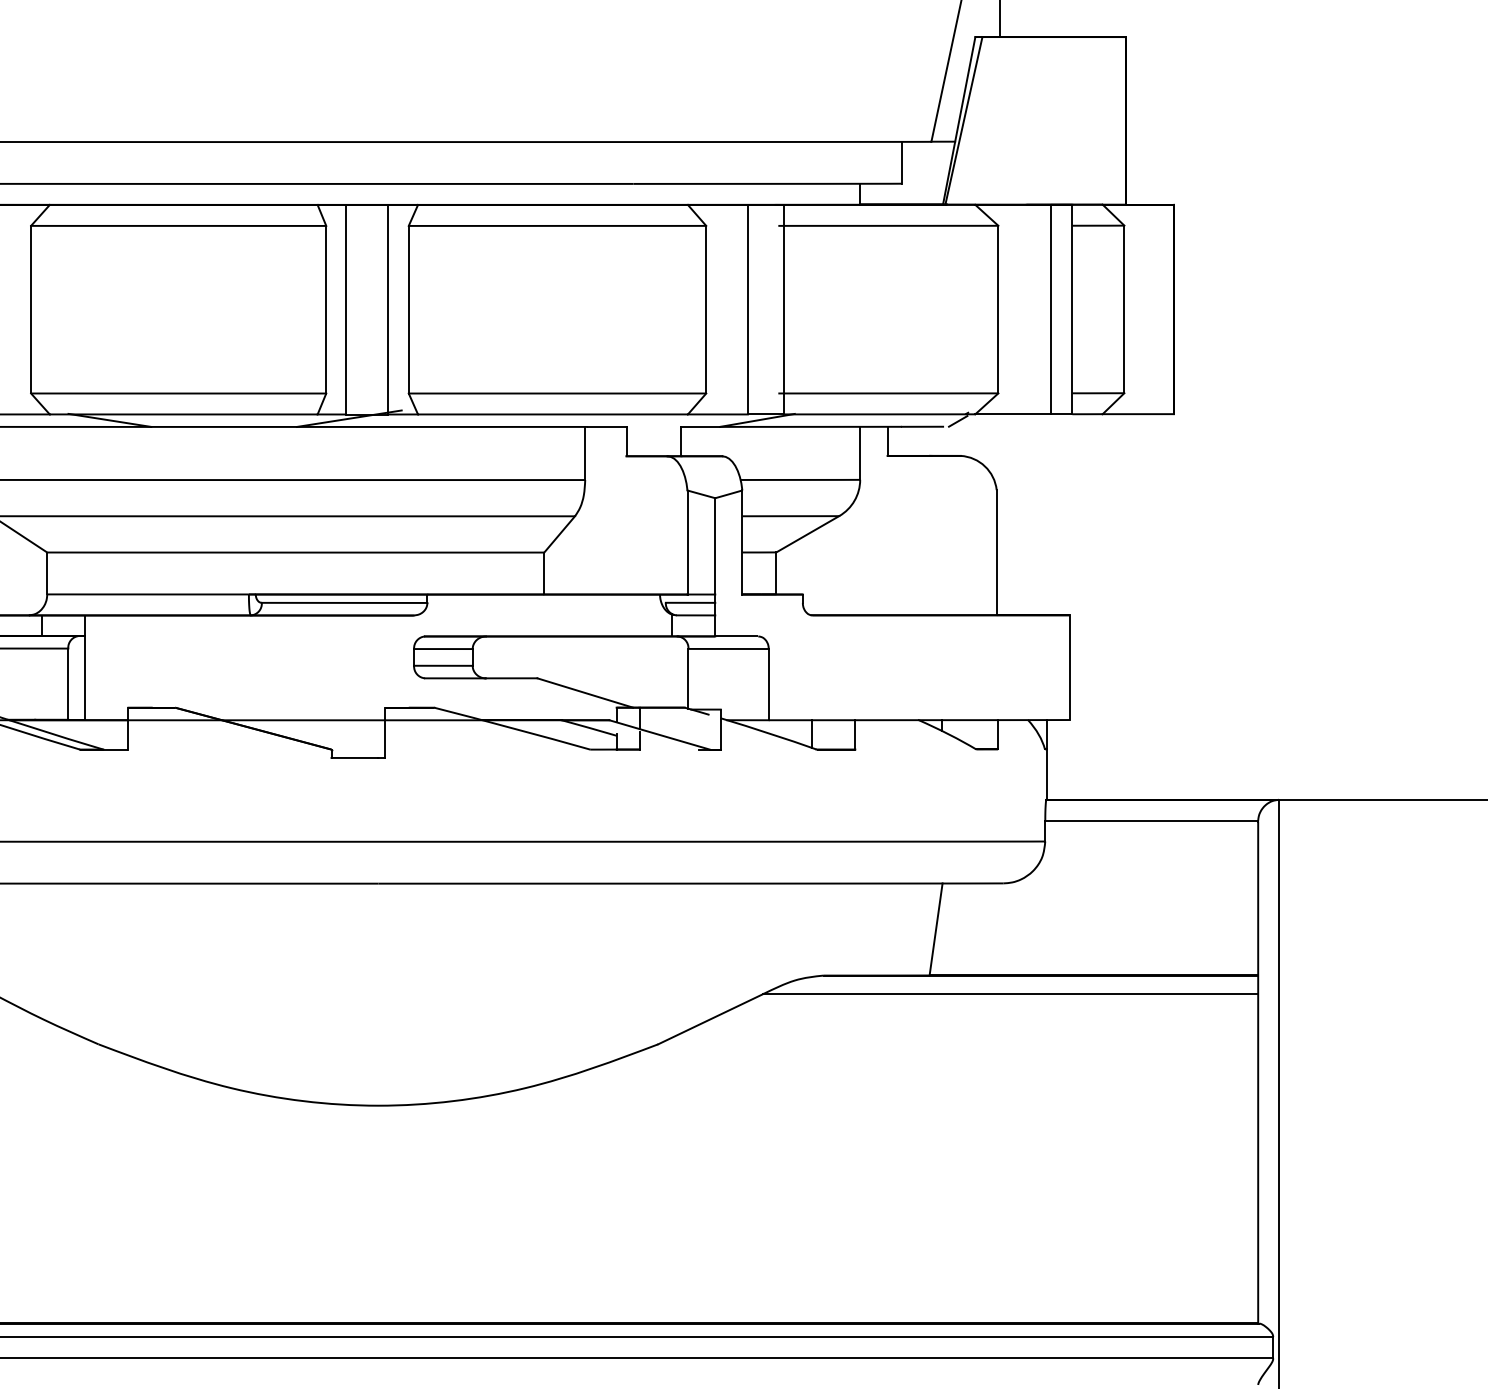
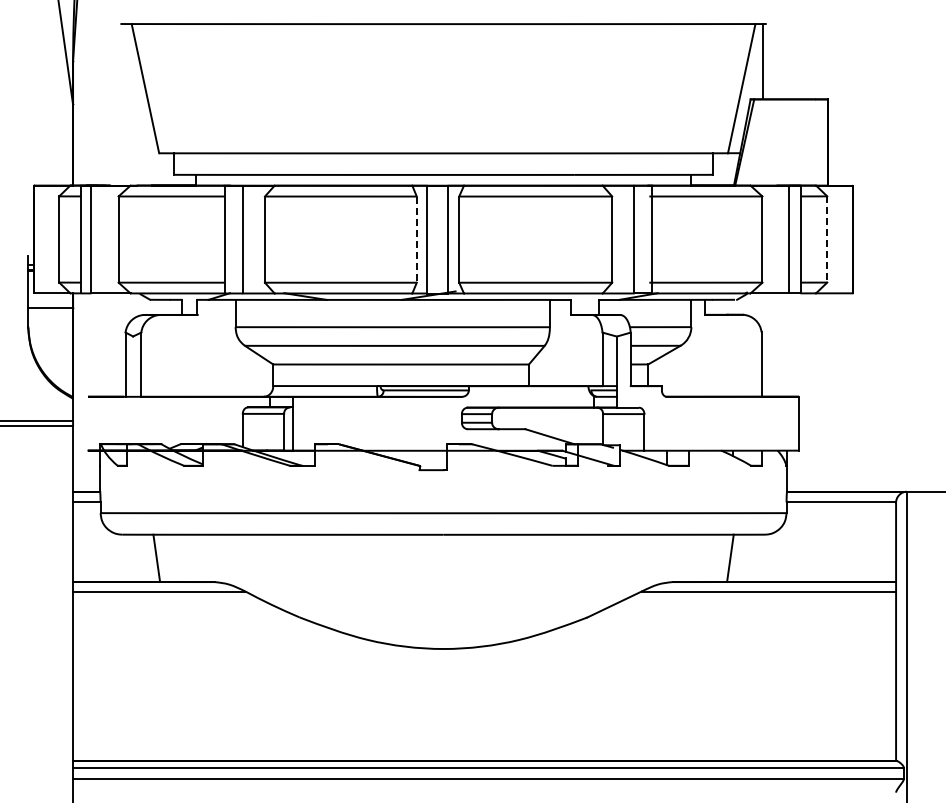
line: (1124, 309) -> (827, 239), solid -> dashed
line: (325, 311) -> (416, 240), solid -> dashed

